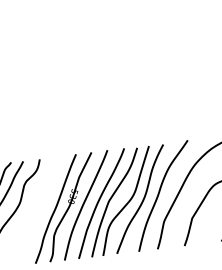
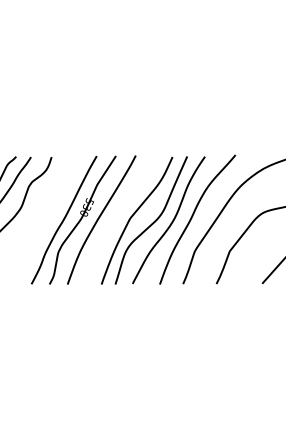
curve: (99, 201) -> (118, 217), removed

